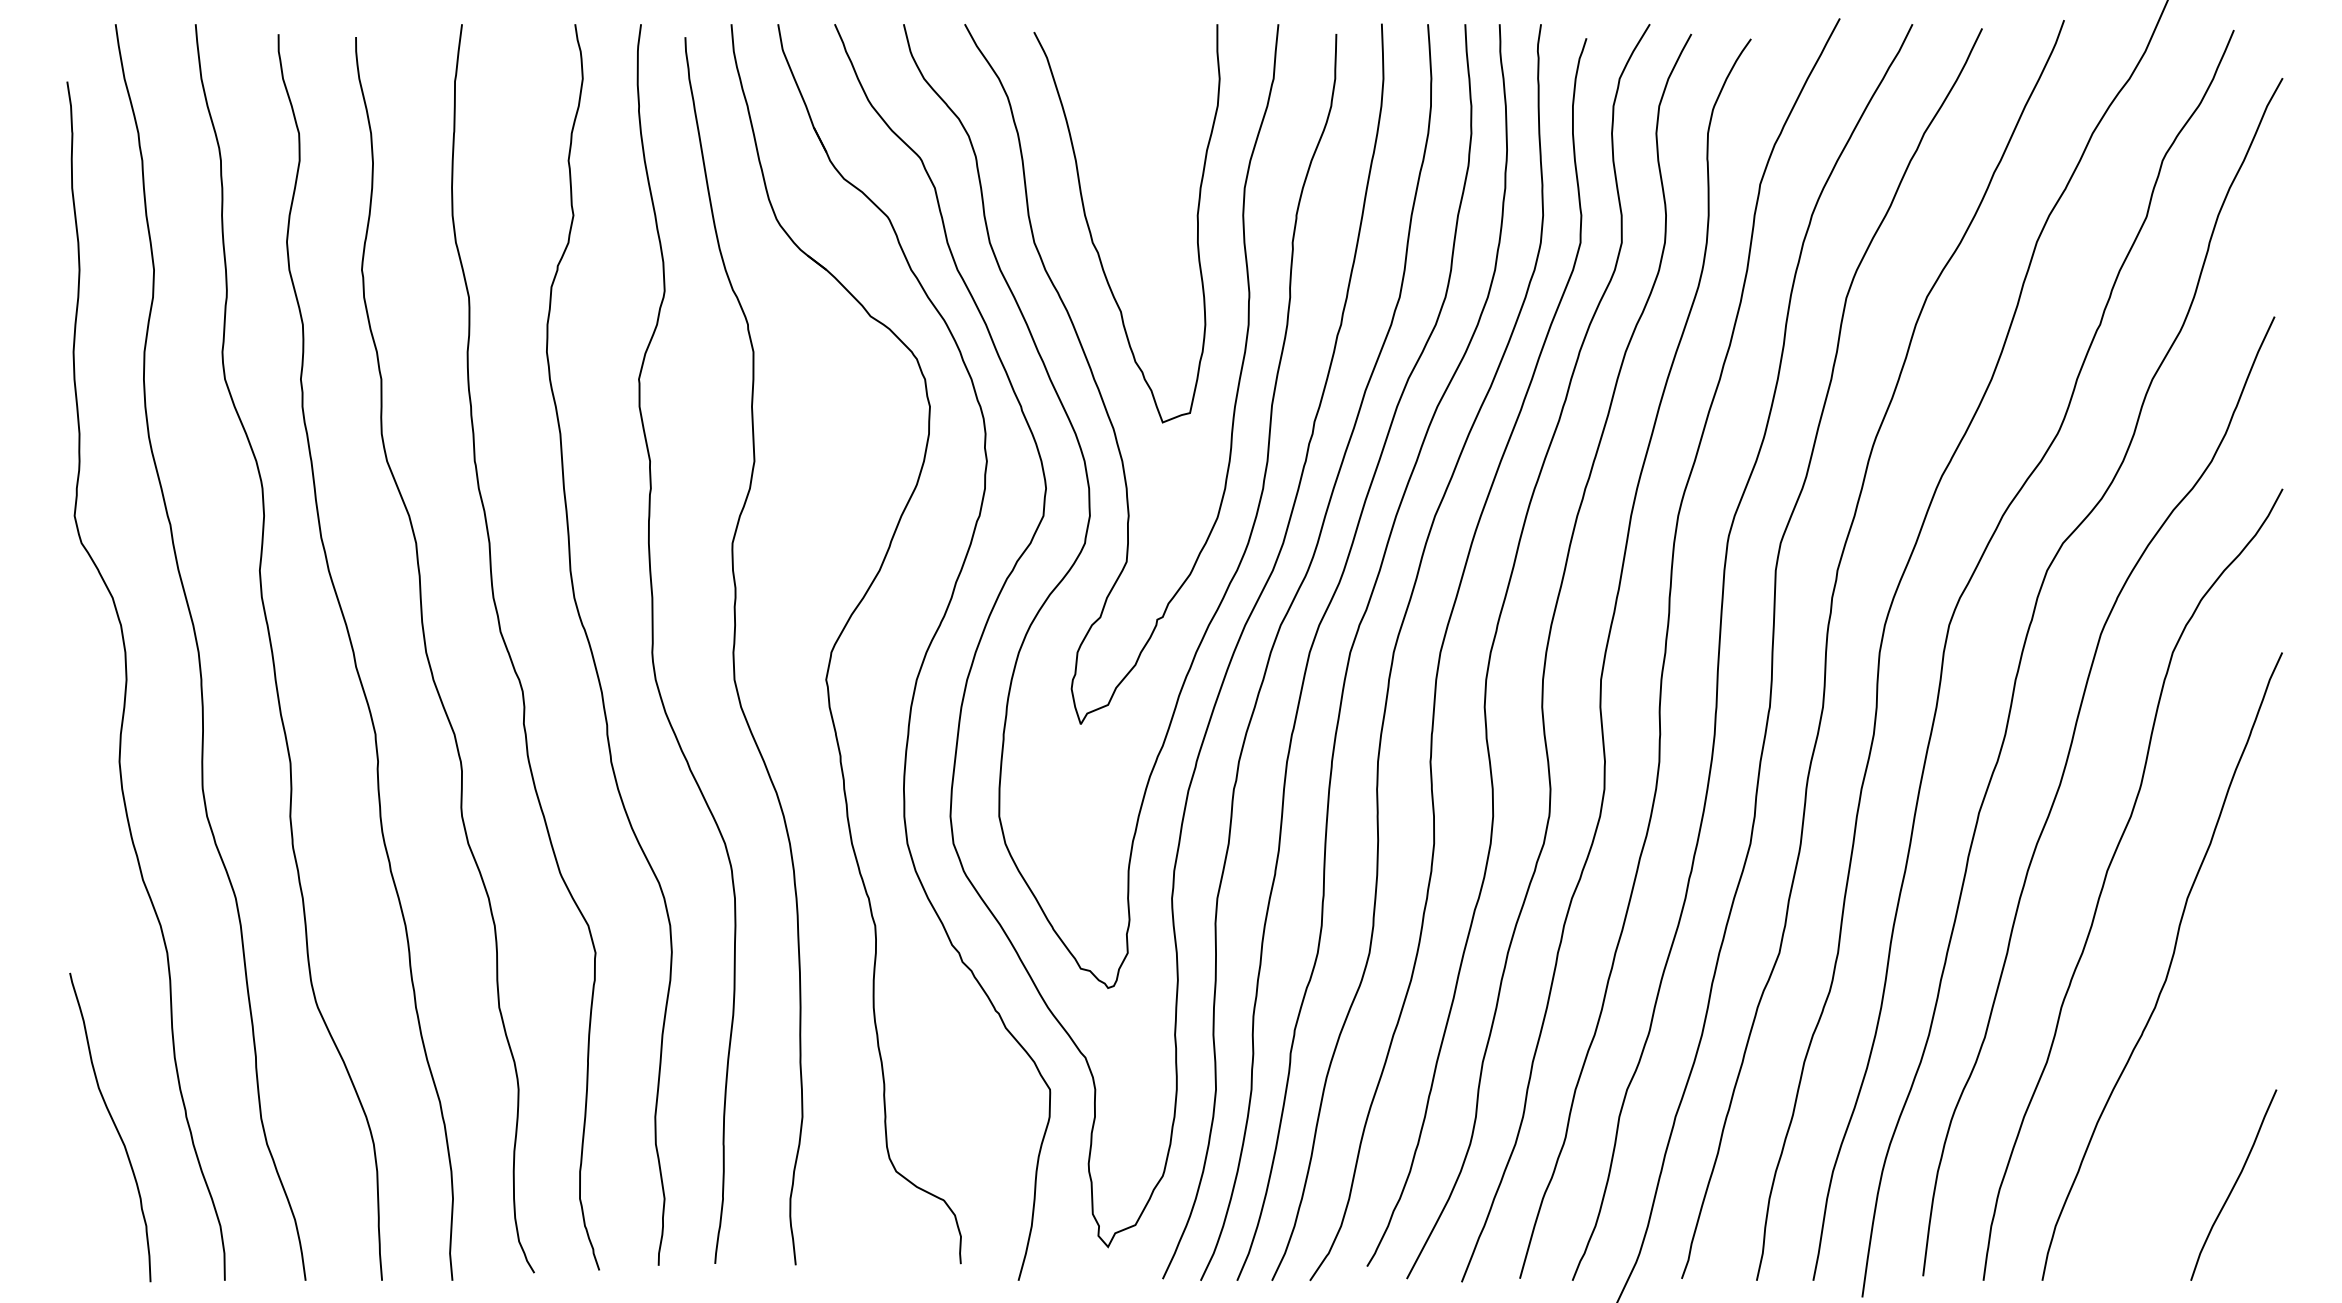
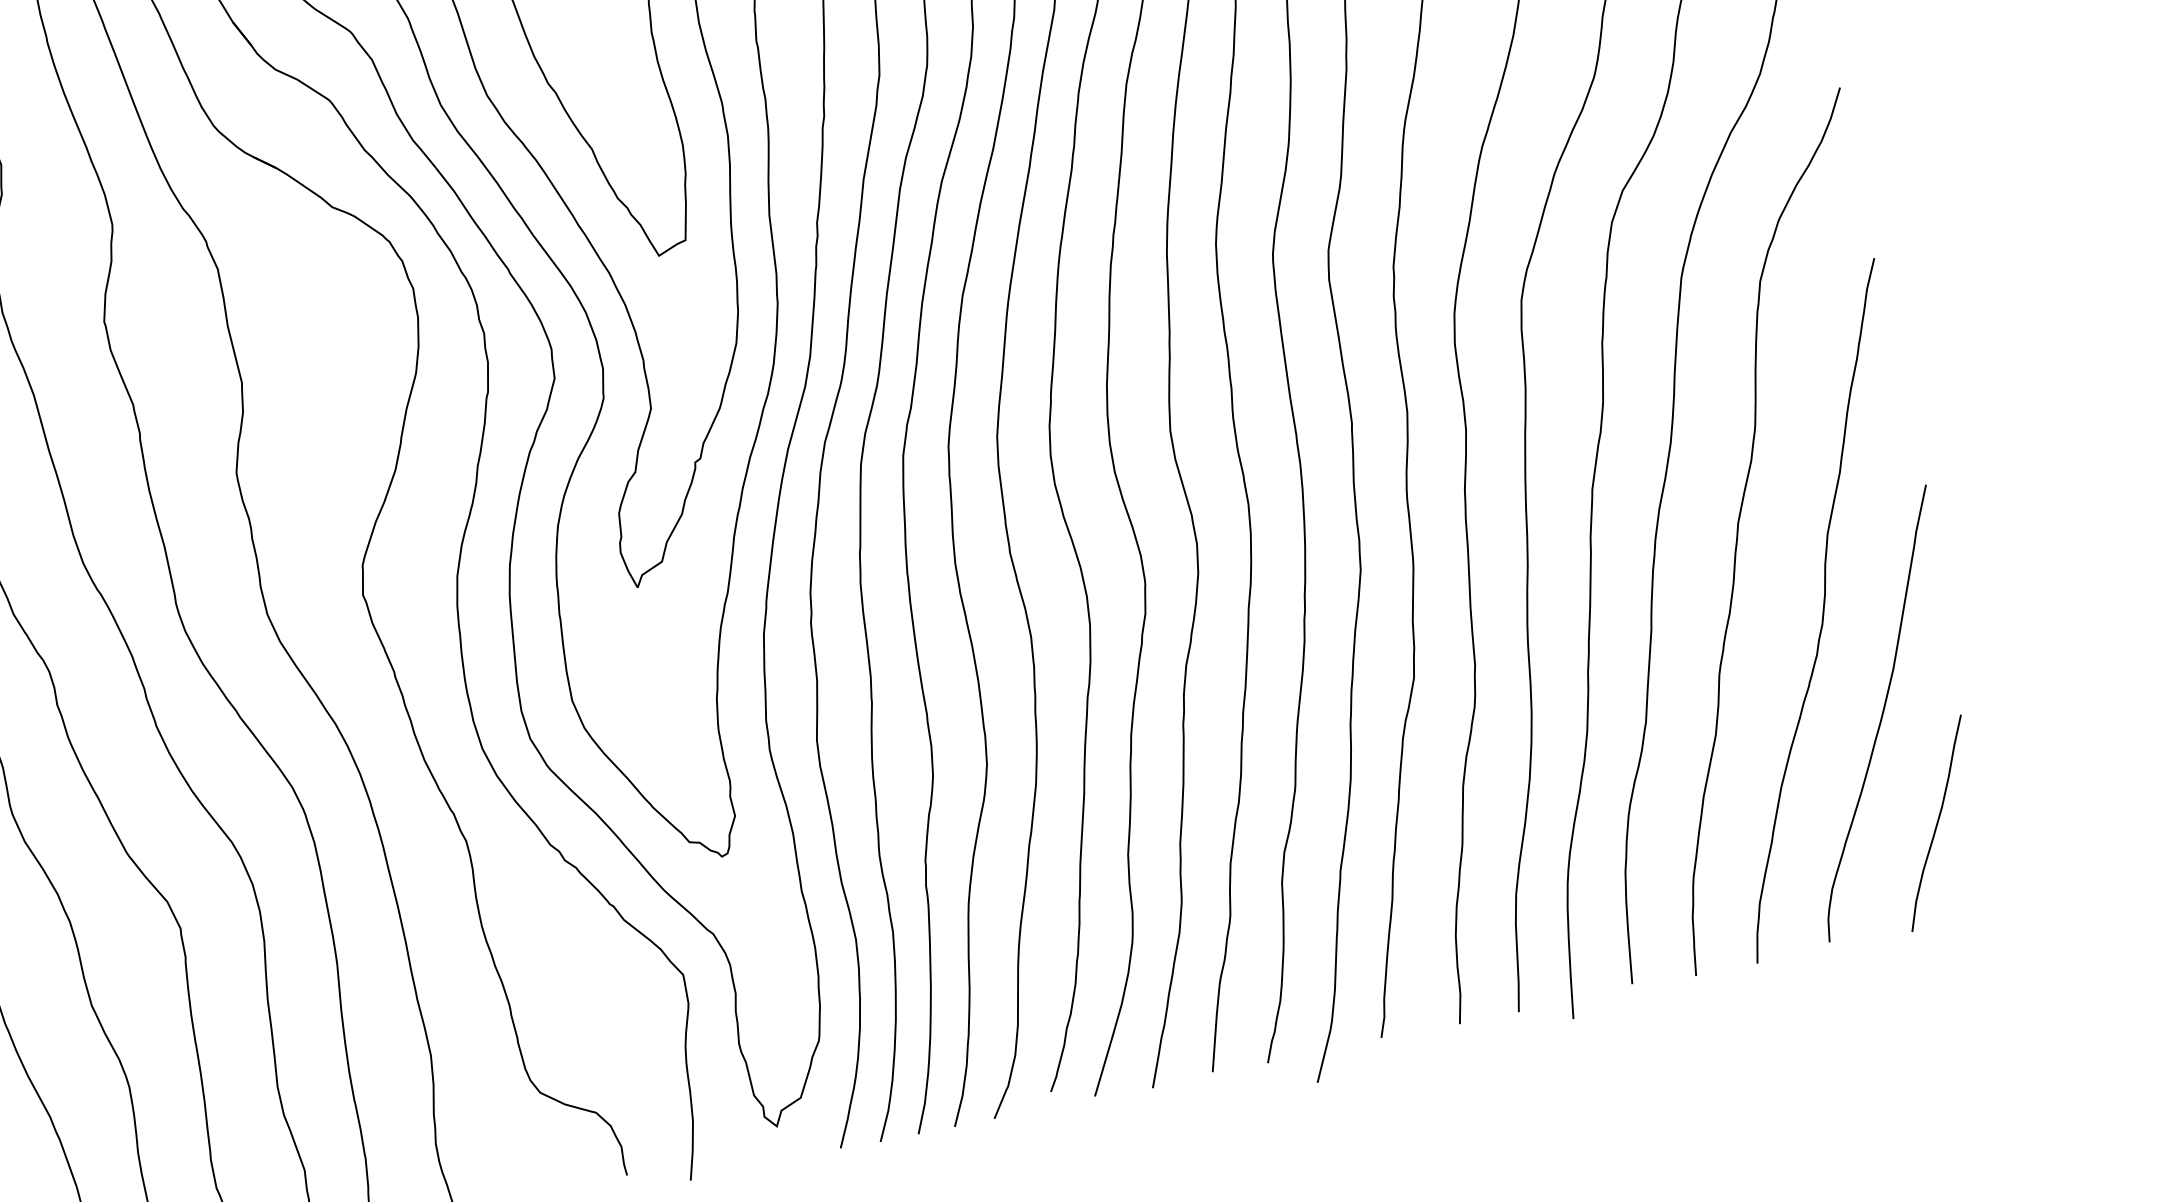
curve: (2203, 1073) -> (1881, 713), added

